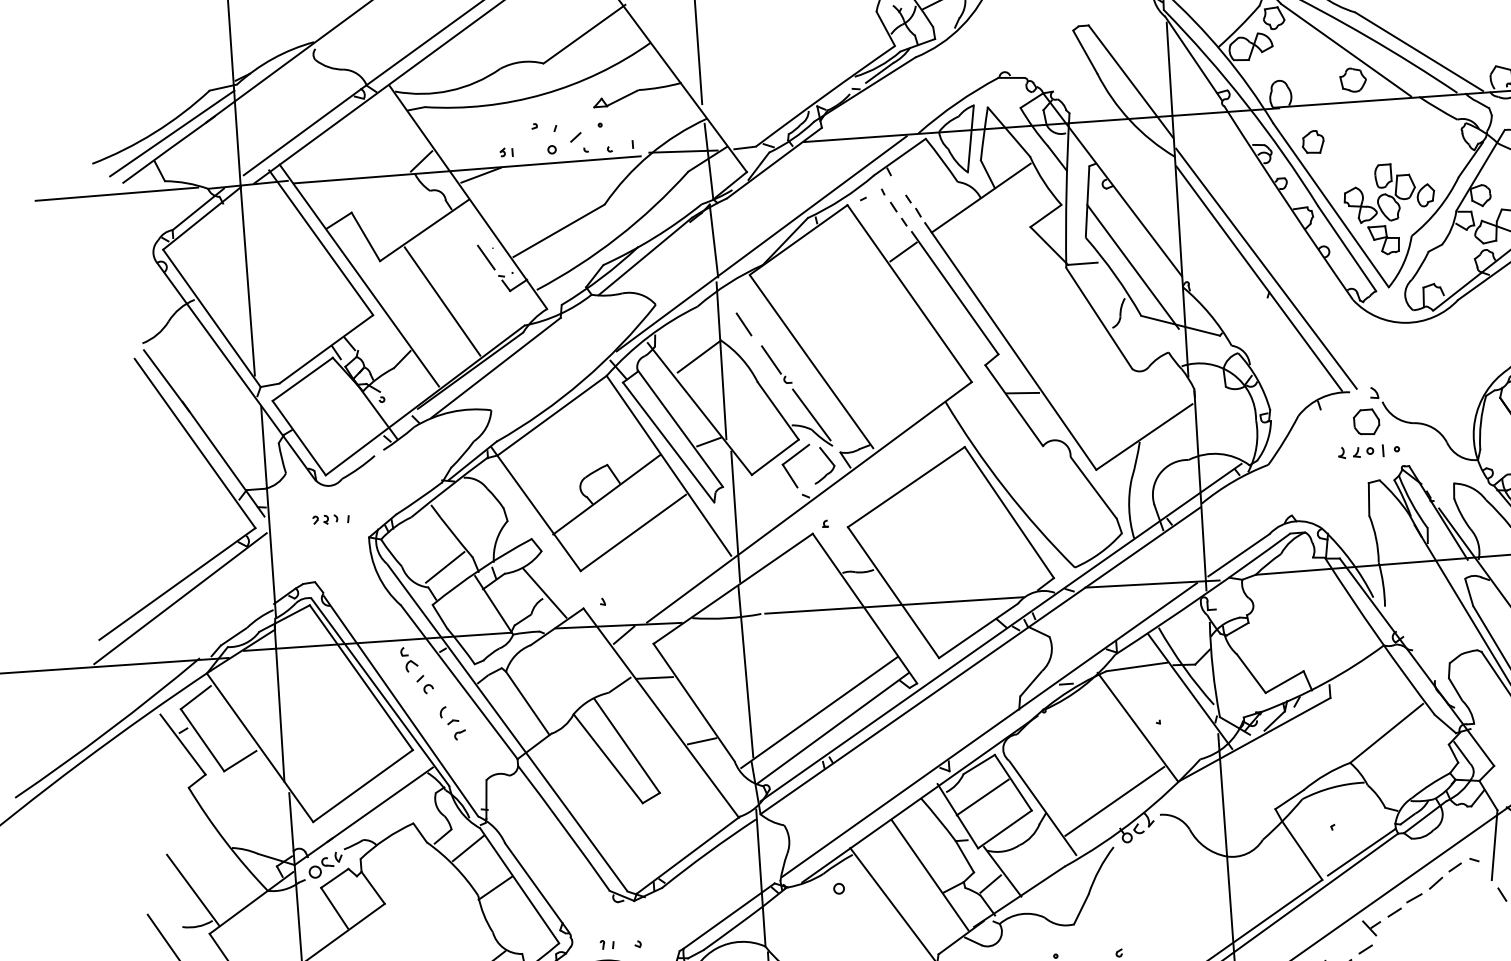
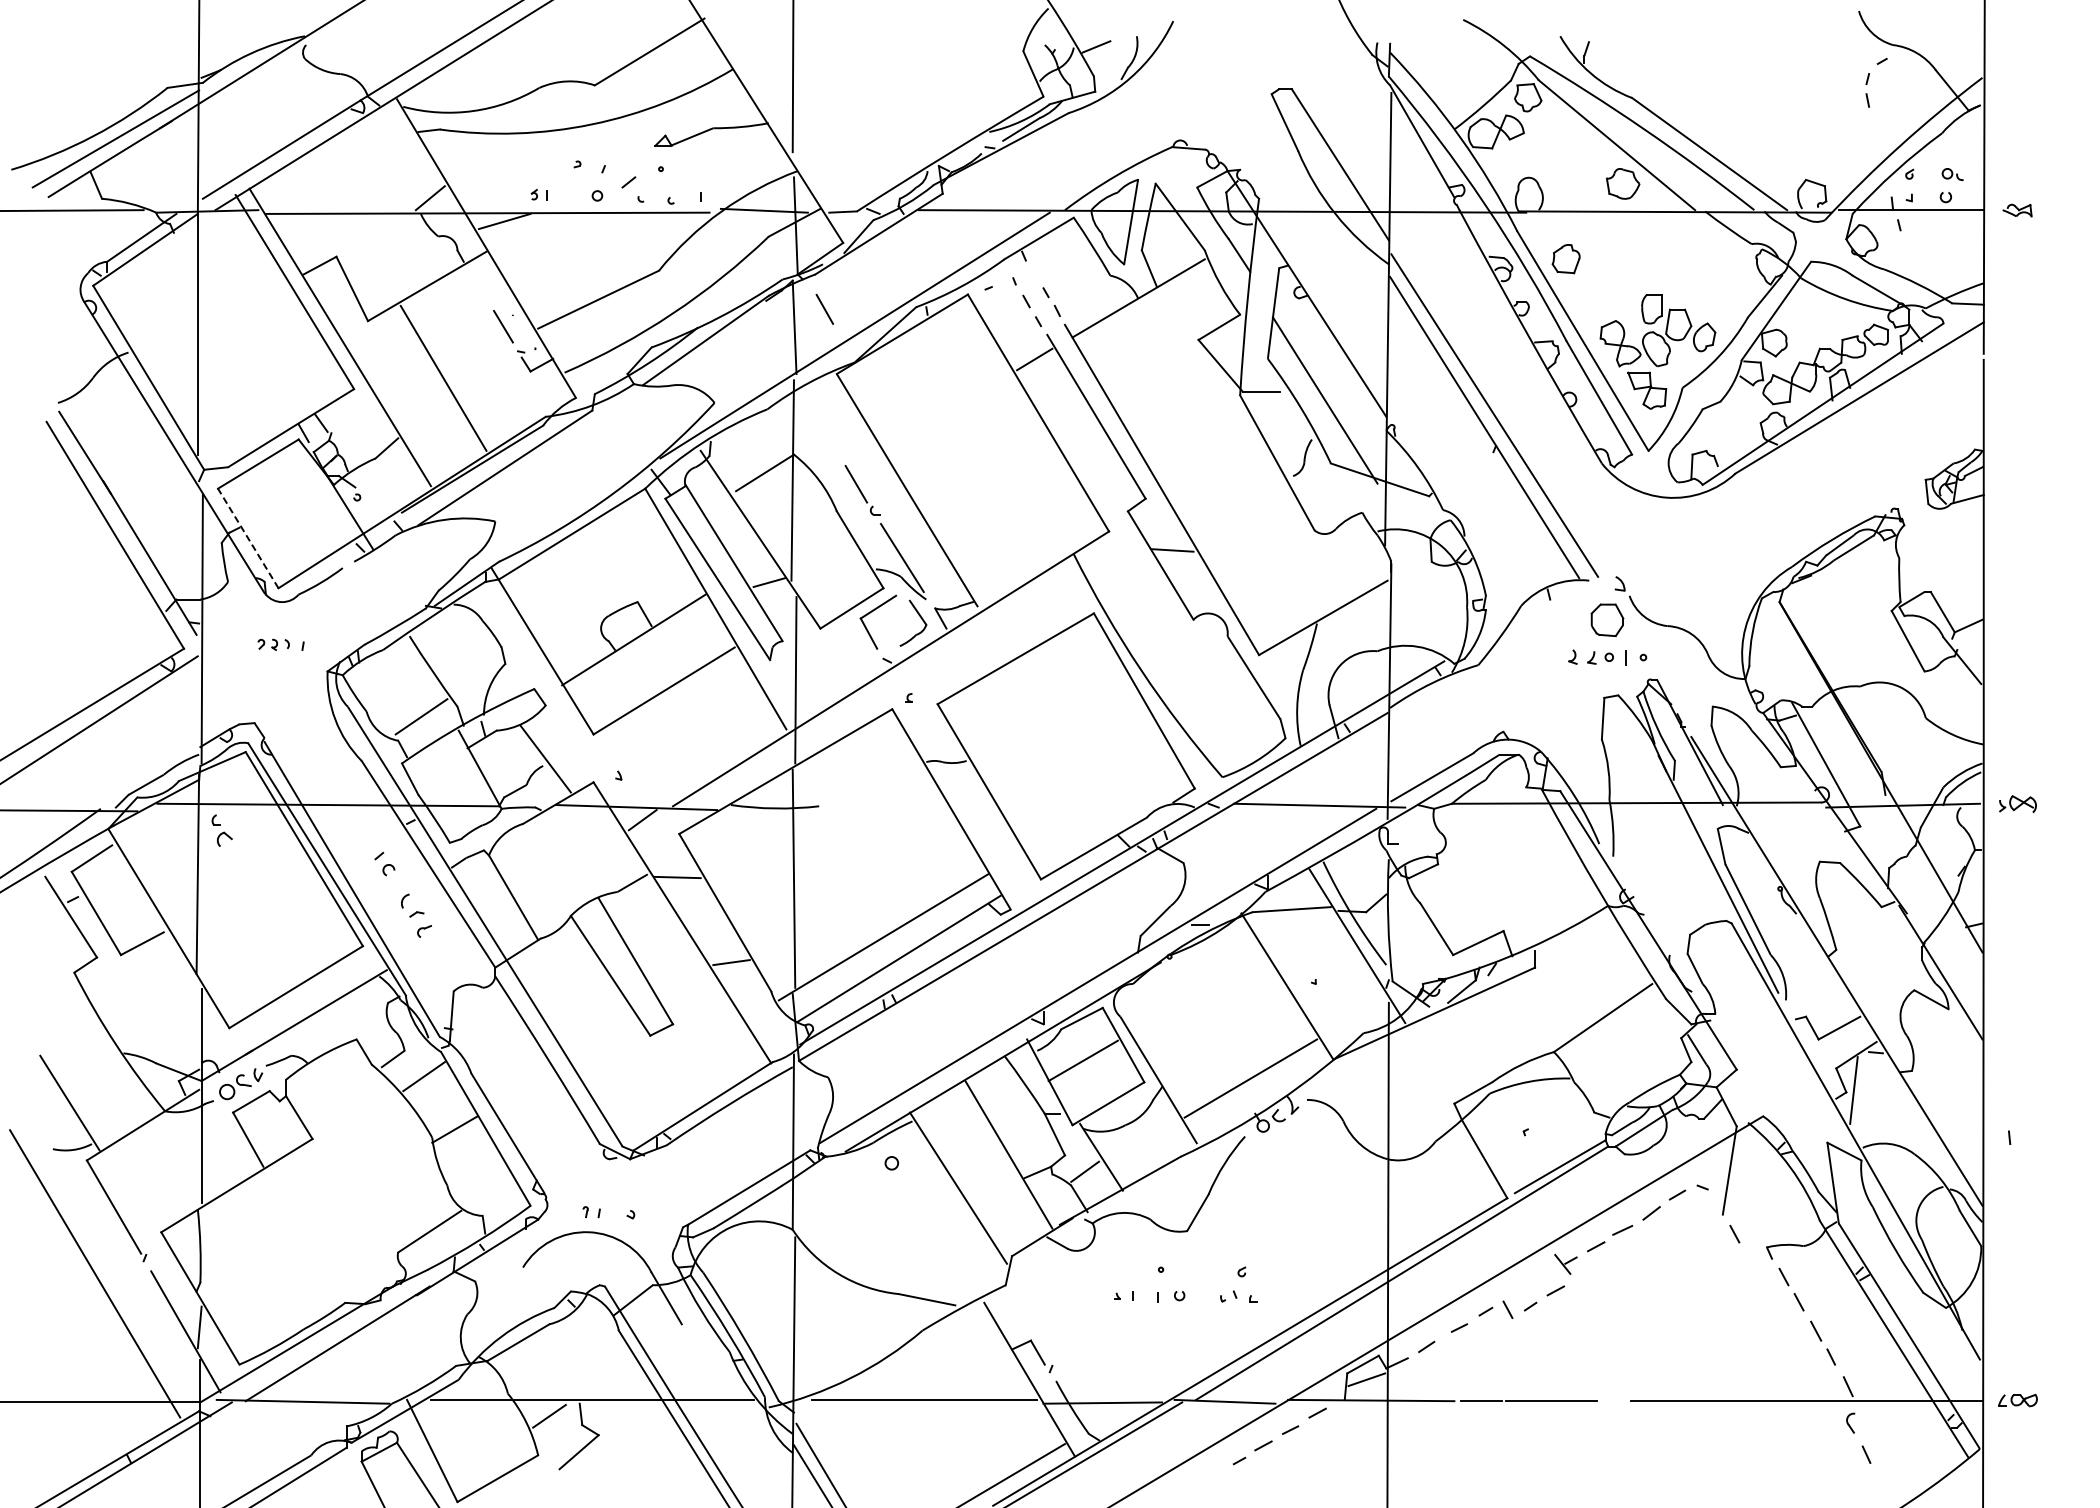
line: (743, 323) -> (824, 308), moved
line: (299, 438) -> (248, 538), solid -> dashed
line: (894, 605) -> (989, 808), removed
part: (408, 659) -> (221, 830), moved

